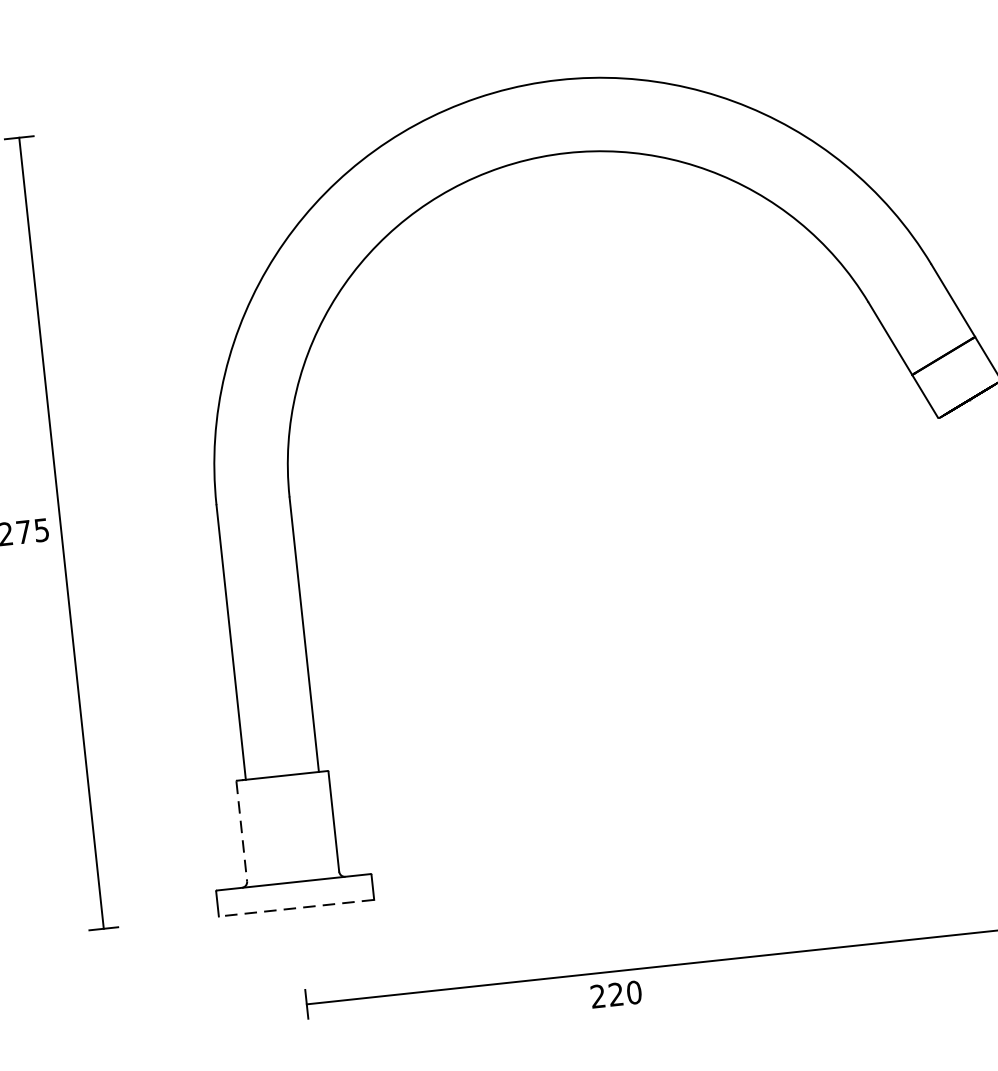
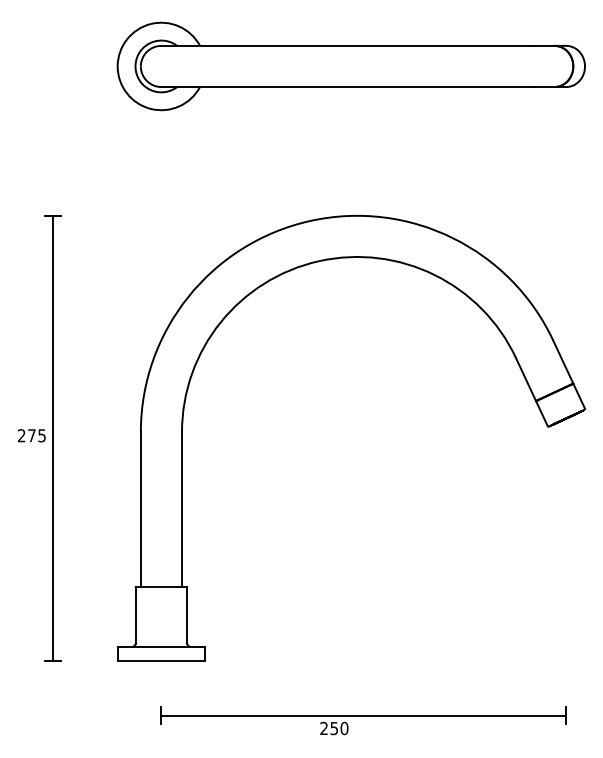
line: (241, 831) -> (135, 615), dashed -> solid
line: (296, 908) -> (161, 661), dashed -> solid
text: (614, 994) -> (333, 728), 220 -> 250

